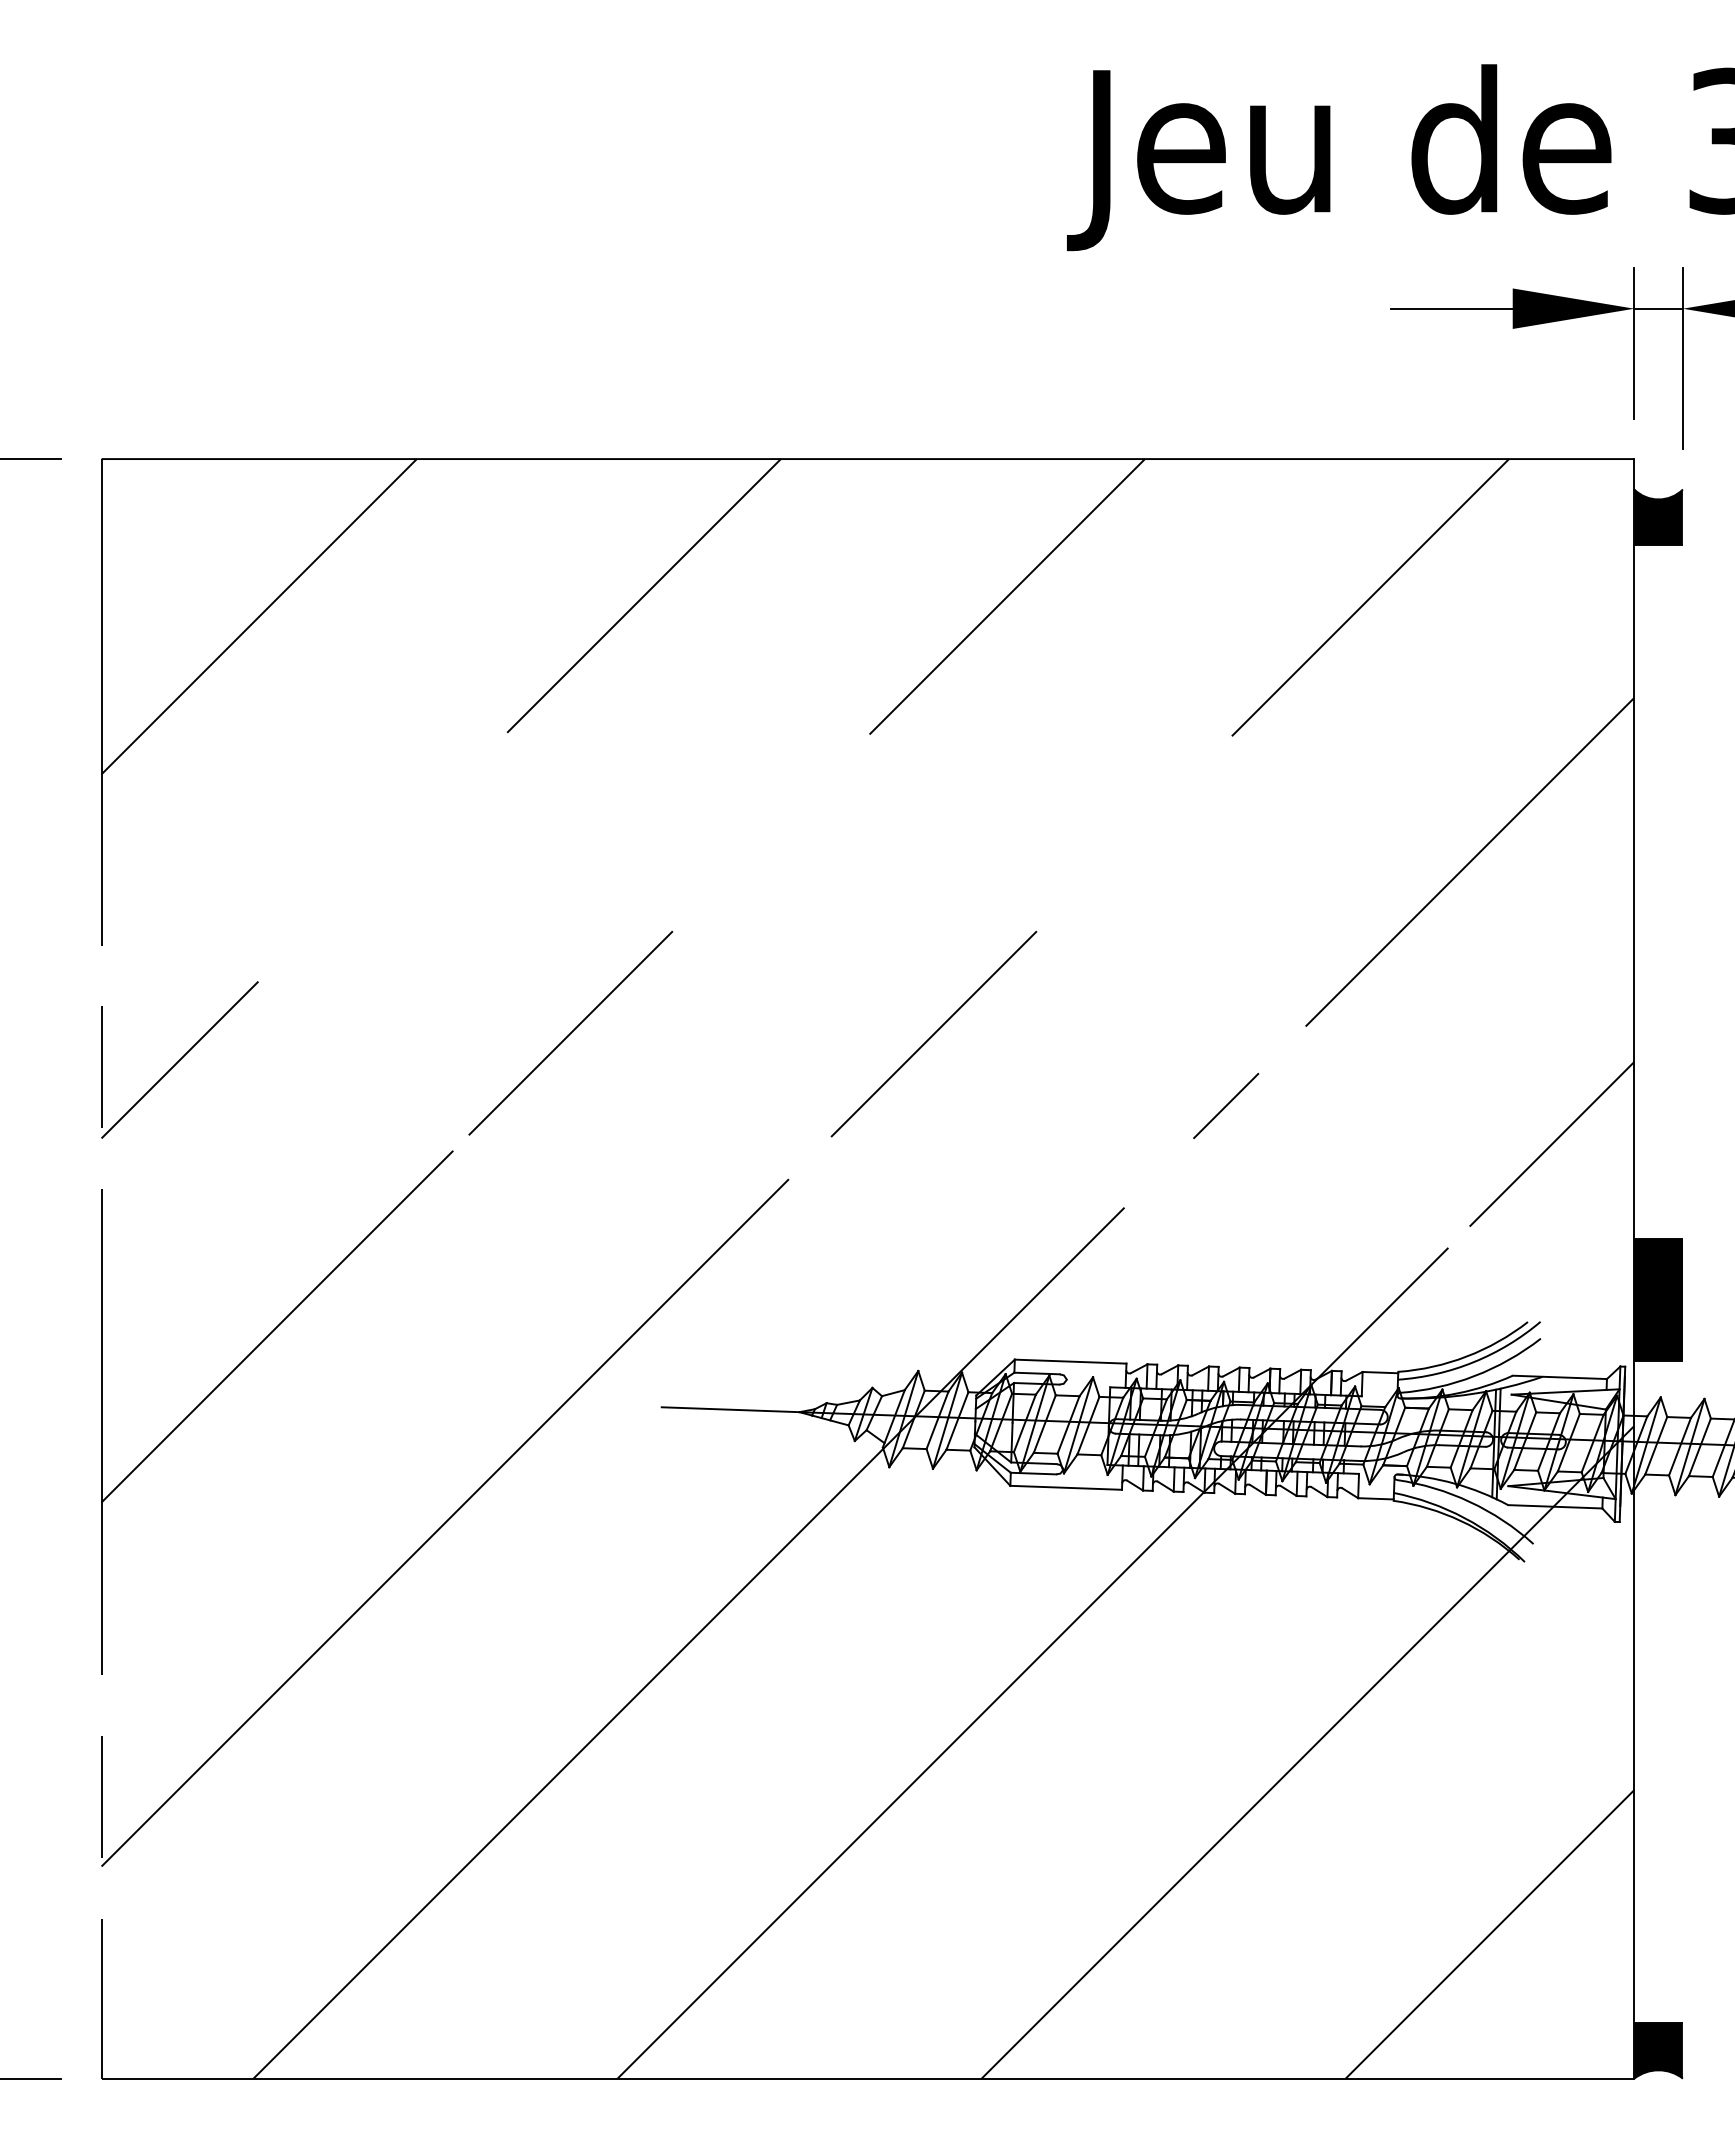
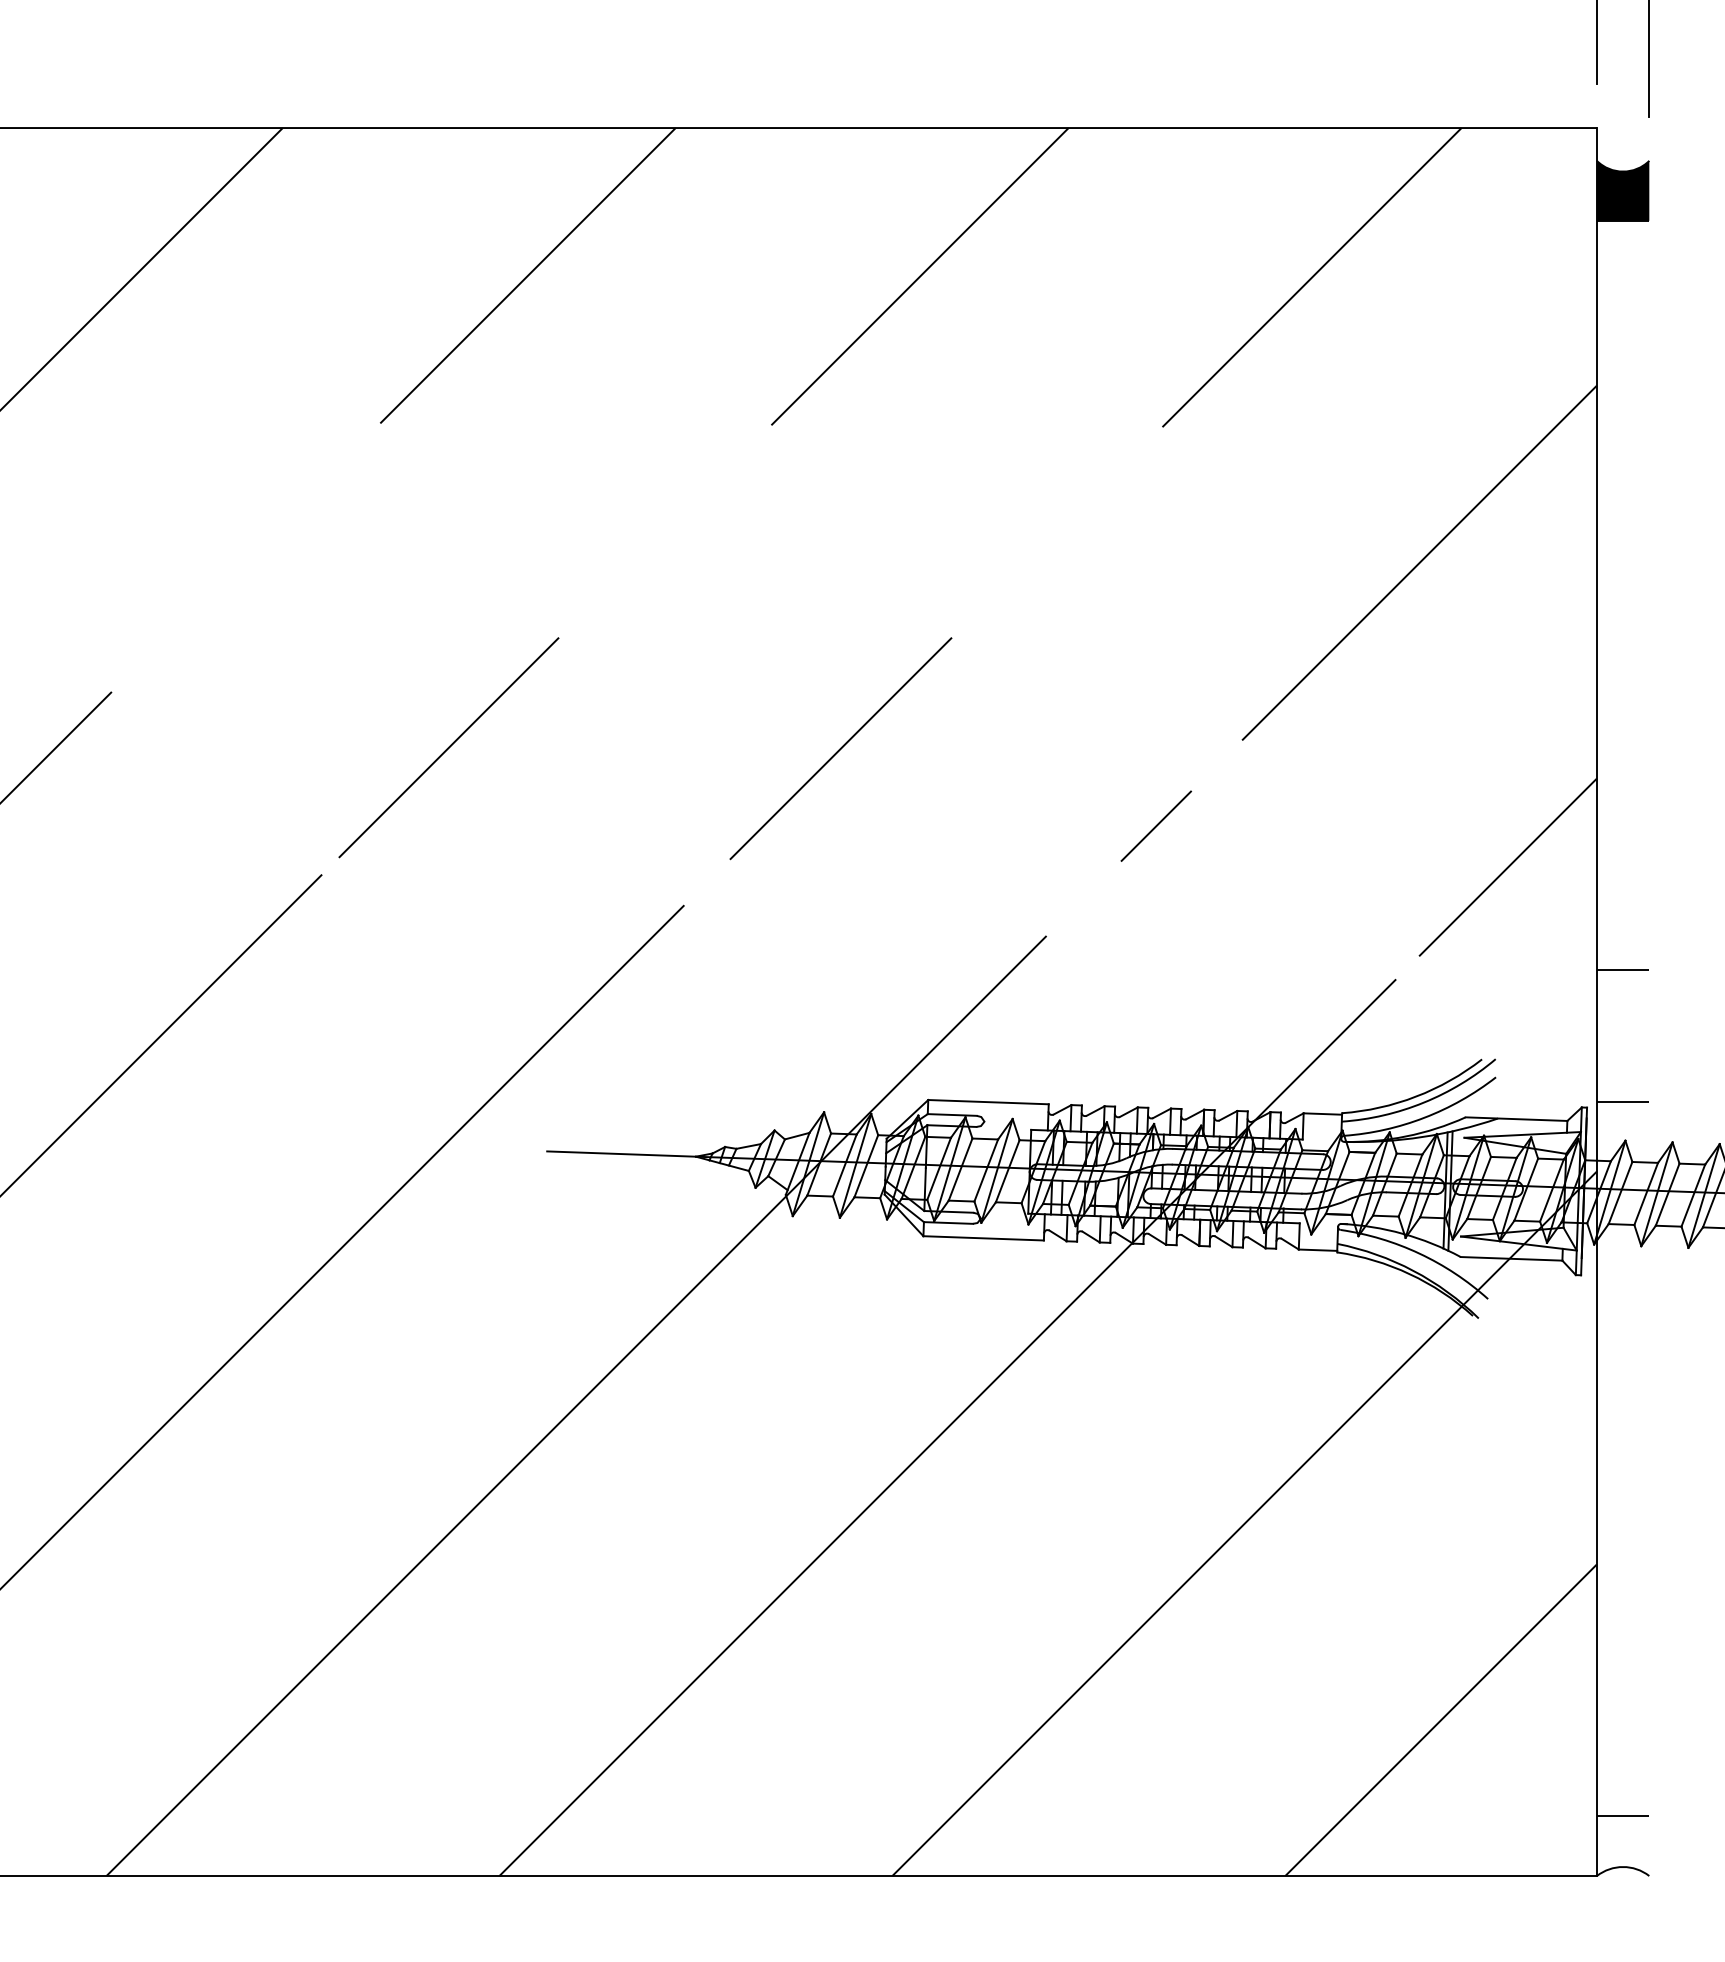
fill: (1658, 1300) -> (1622, 1036), removed
fill: (1658, 2050) -> (1622, 1845), removed

